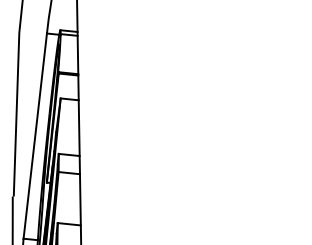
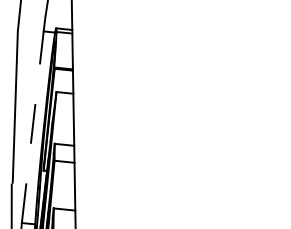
line: (34, 135) -> (32, 126), solid -> dashed

